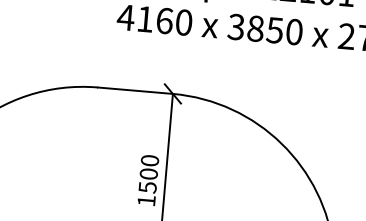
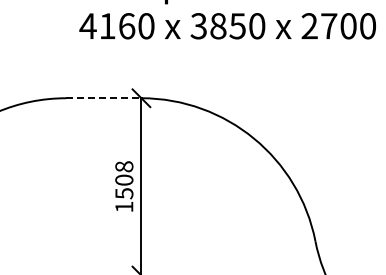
line: (135, 90) -> (103, 98), solid -> dashed
text: (150, 160) -> (124, 166), 1500 -> 1508

